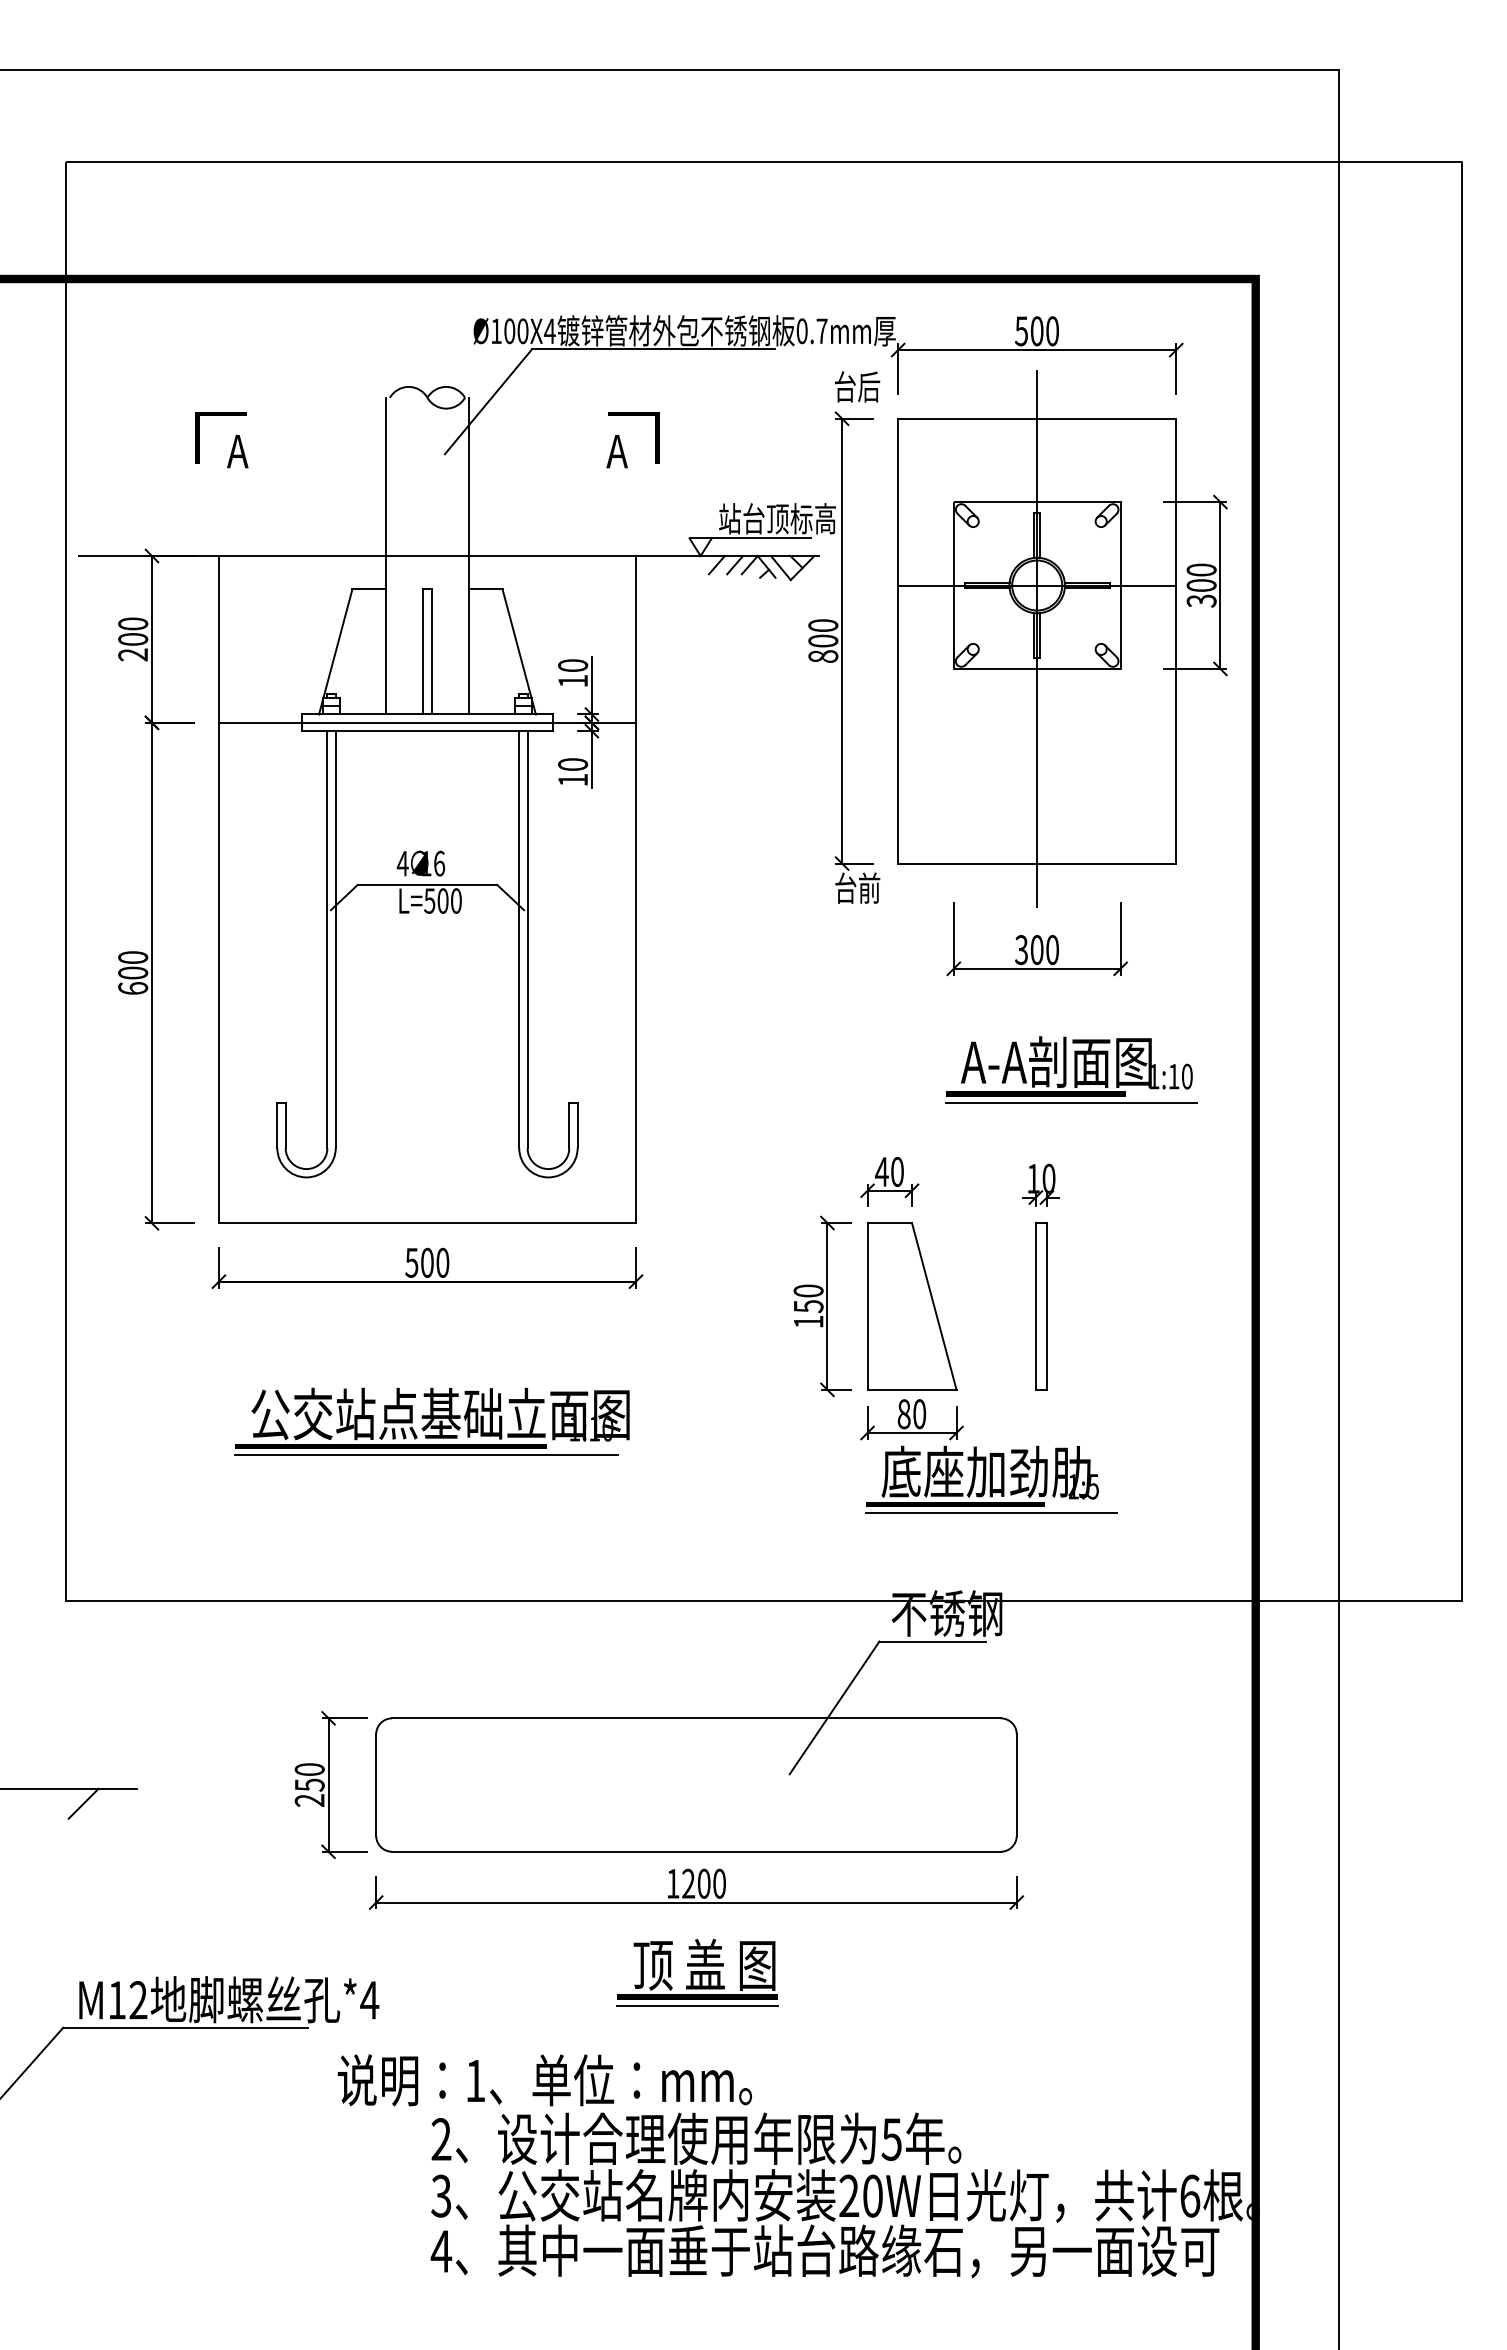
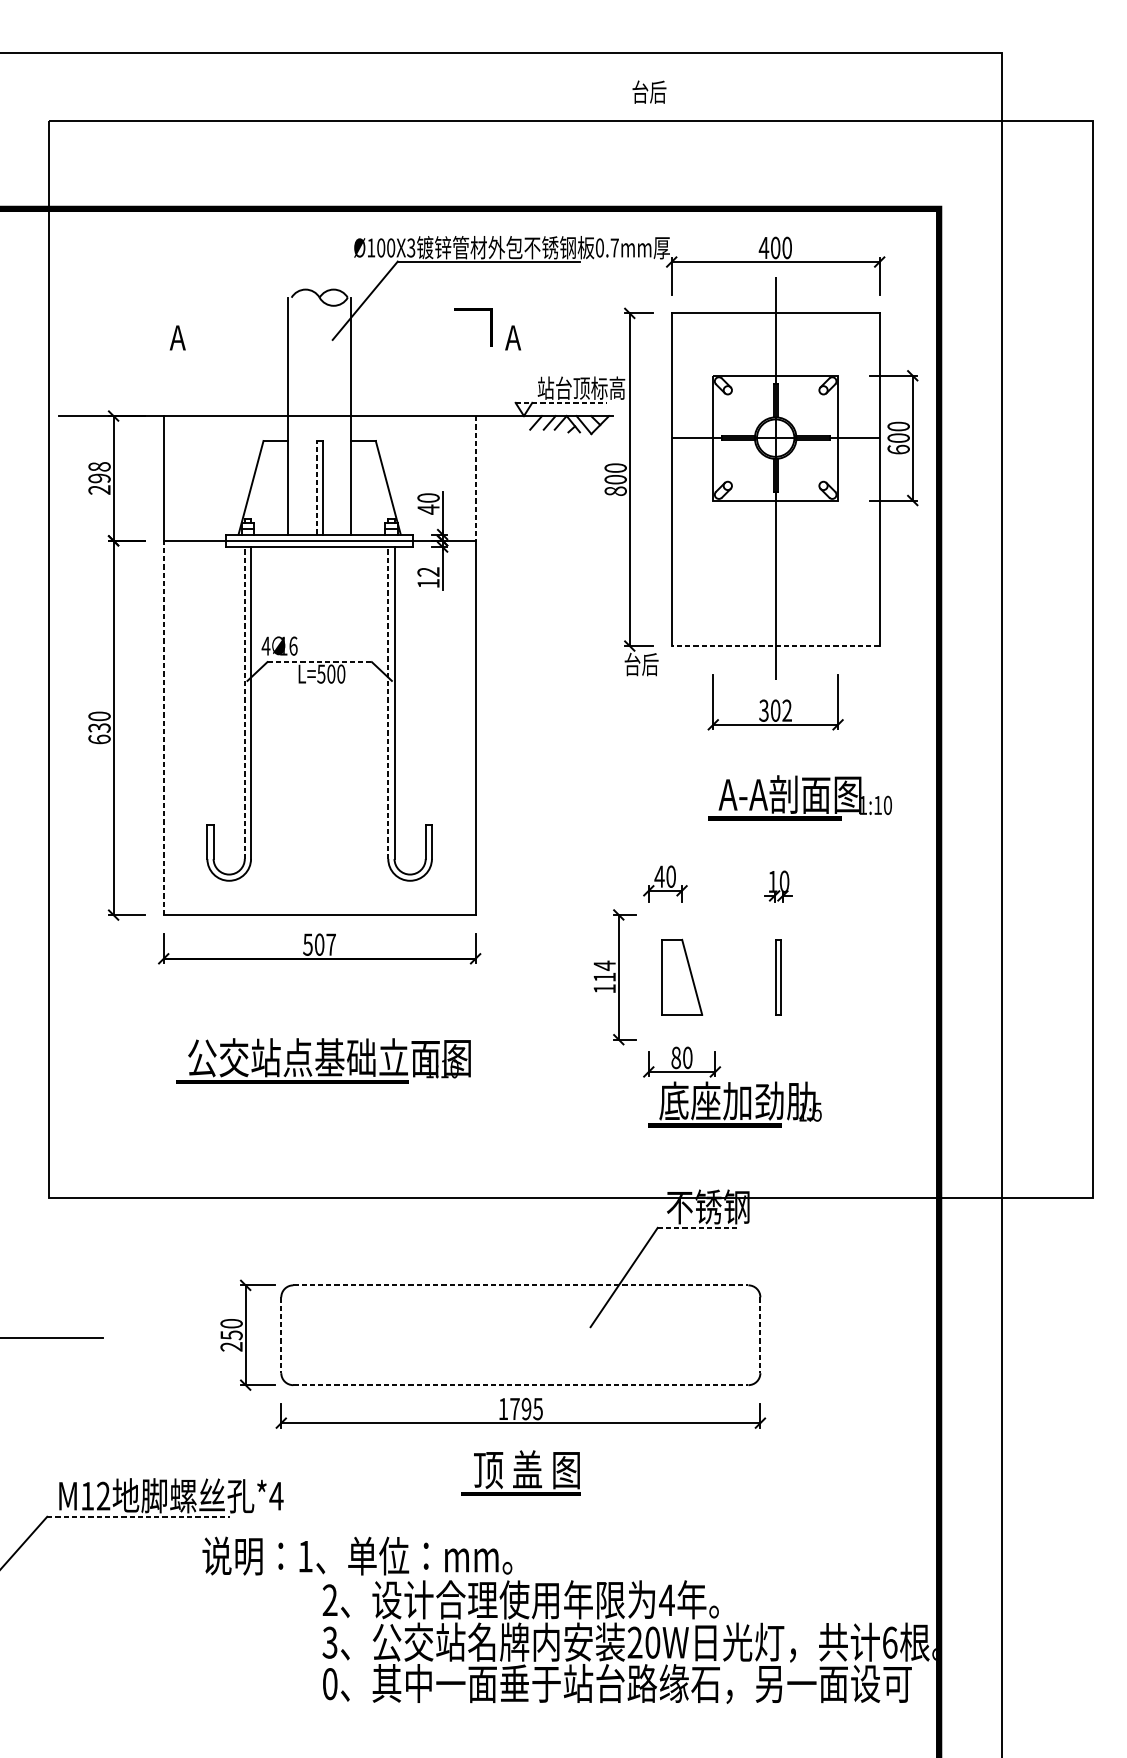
text: (549, 331) -> (410, 248), Ø100X4 -> Ø100X3
text: (1021, 331) -> (763, 248), 500 -> 400
text: (857, 386) -> (649, 91), moved
line: (199, 437) -> (149, 327), removed
text: (616, 451) -> (512, 337), moved
line: (750, 538) -> (561, 402), solid -> dashed
text: (1201, 600) -> (898, 449), 300 -> 600
text: (133, 631) -> (99, 472), 200 -> 298
line: (636, 639) -> (475, 478), solid -> dashed
line: (423, 651) -> (316, 487), solid -> dashed
text: (572, 681) -> (428, 509), 10 -> 40
text: (573, 764) -> (428, 571), 10 -> 12
text: (420, 863) -> (279, 646), moved
line: (1036, 863) -> (775, 646), solid -> dashed
line: (427, 884) -> (319, 661), solid -> dashed
text: (869, 887) -> (650, 663), 台前 -> 台后
line: (327, 939) -> (244, 702), solid -> dashed
line: (519, 939) -> (388, 702), solid -> dashed
text: (1052, 950) -> (787, 711), 300 -> 302
text: (133, 972) -> (99, 727), 600 -> 630
line: (218, 972) -> (163, 727), solid -> dashed
line: (1071, 1102) -> (801, 824), removed
text: (442, 1262) -> (330, 944), 500 -> 507
text: (808, 1298) -> (604, 971), 150 -> 114
part: (912, 1306) -> (682, 977), size x0.6
part: (1041, 1306) -> (778, 977), size x0.6
line: (426, 1454) -> (318, 1088), removed
line: (990, 1512) -> (740, 1131), removed
line: (932, 1641) -> (697, 1227), solid -> dashed
line: (696, 1718) -> (520, 1285), solid -> dashed
line: (376, 1785) -> (281, 1335), solid -> dashed
line: (1016, 1785) -> (760, 1335), solid -> dashed
line: (83, 1803) -> (62, 1349), removed
line: (696, 1851) -> (520, 1384), solid -> dashed
text: (703, 1883) -> (526, 1408), 1200 -> 1795
line: (696, 2005) -> (520, 1500), removed
line: (186, 2027) -> (139, 1516), solid -> dashed
text: (544, 2080) -> (357, 1556), moved
text: (891, 2139) -> (666, 1600), 5 -> 4
text: (441, 2251) -> (330, 1684), 4 -> 0

